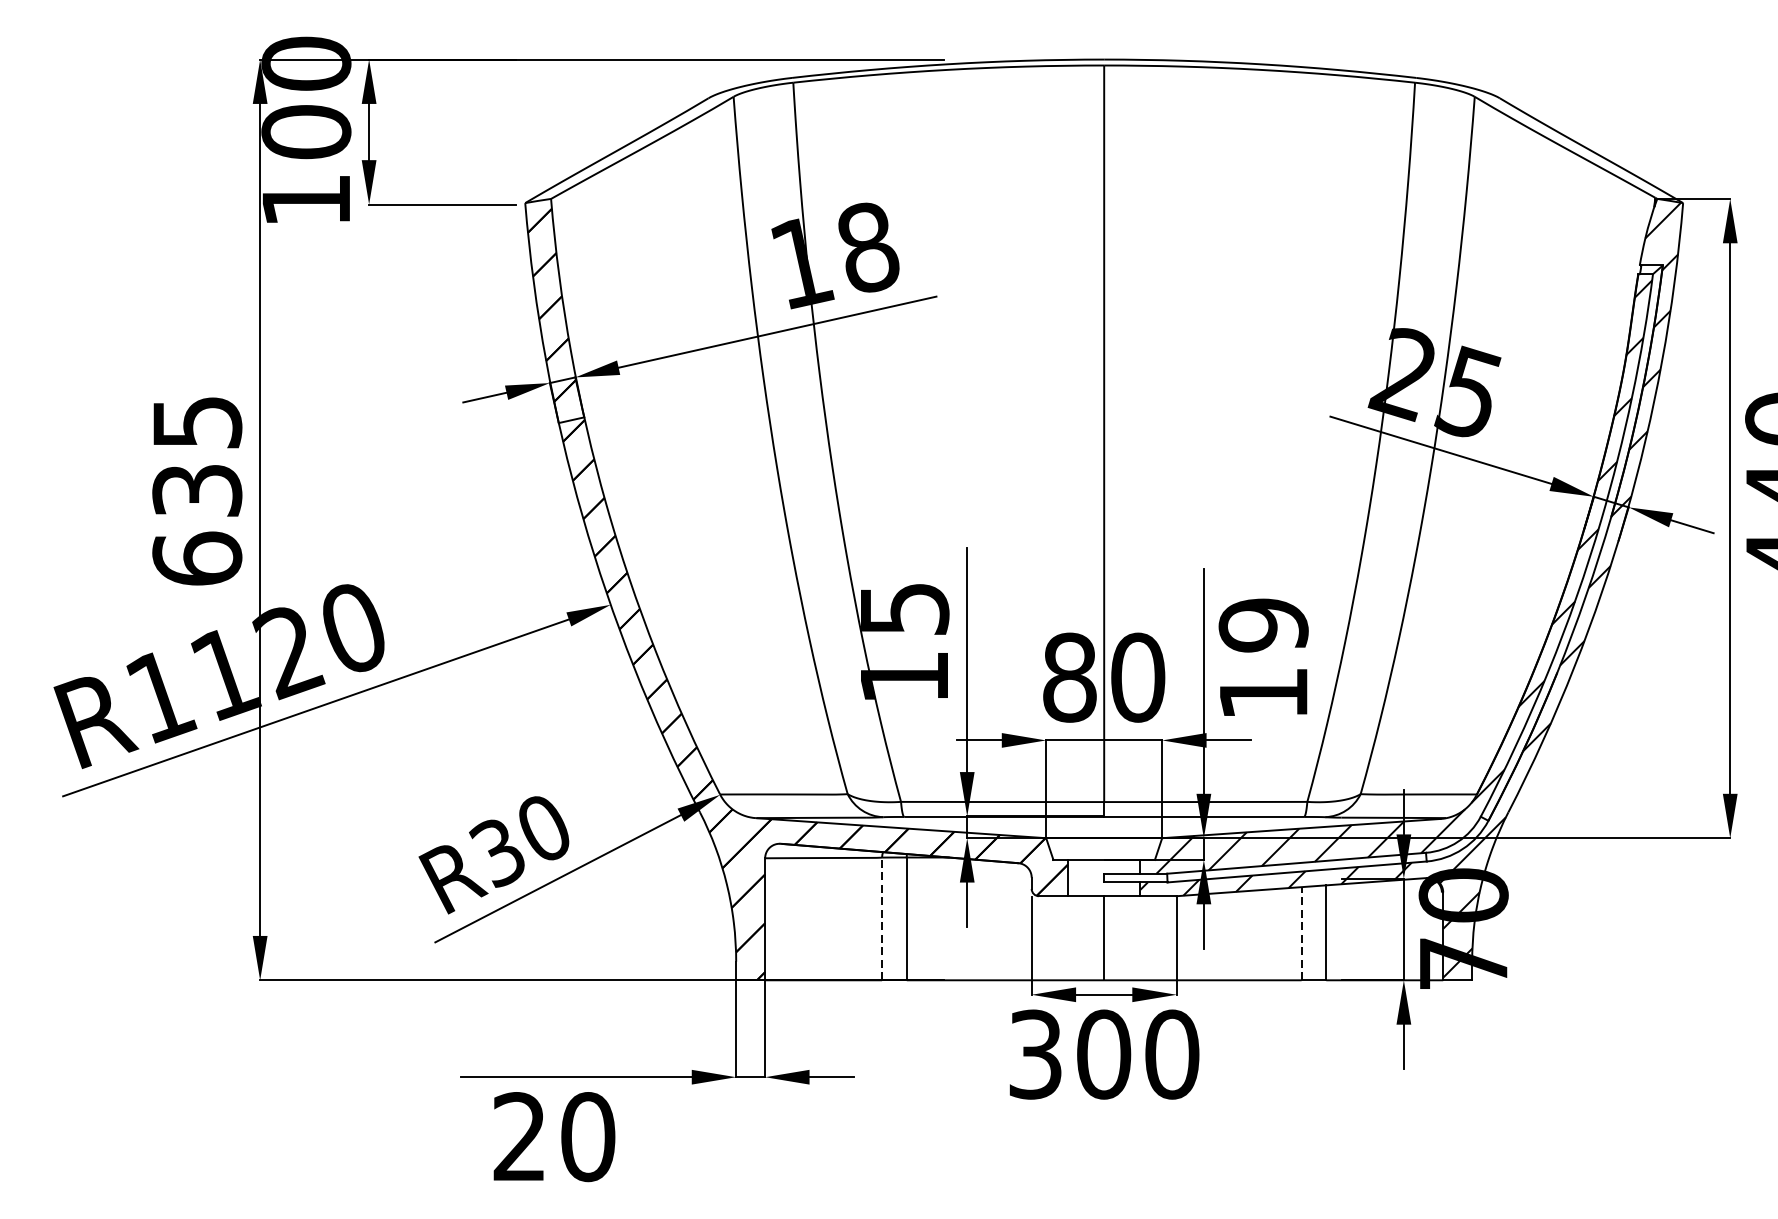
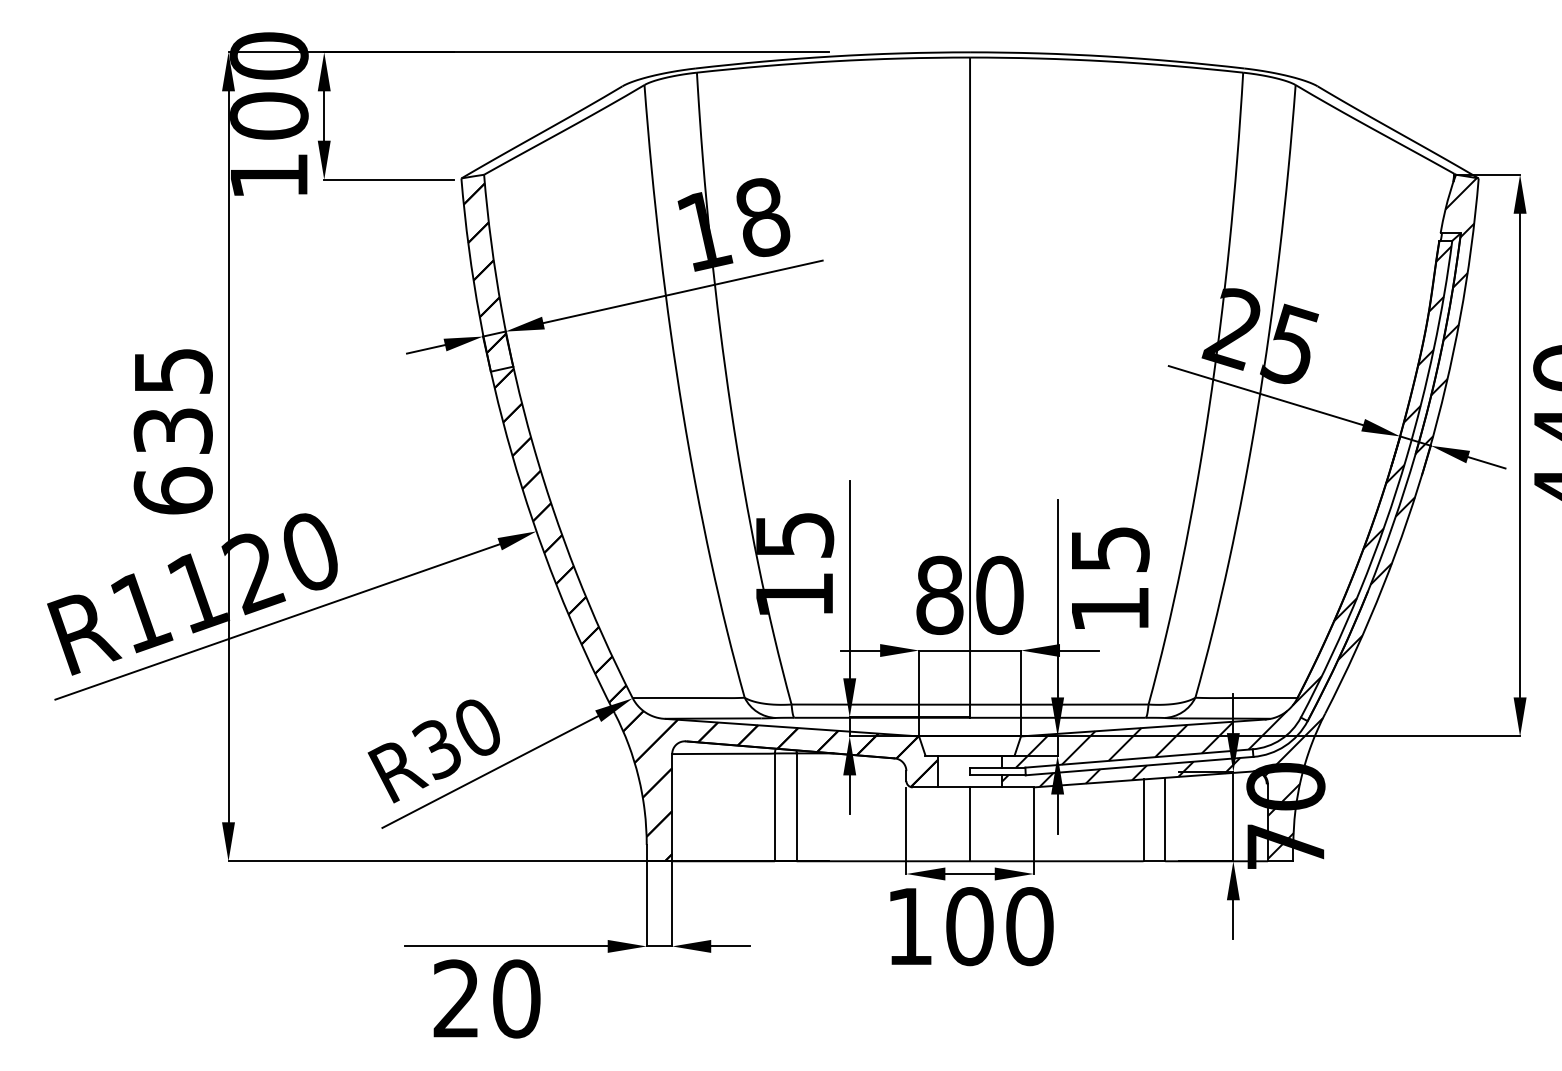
text: (1262, 625) -> (1109, 549), 19 -> 15
line: (881, 919) -> (774, 807), dashed -> solid
line: (1301, 933) -> (1143, 820), dashed -> solid
text: (1035, 1054) -> (909, 926), 300 -> 100

